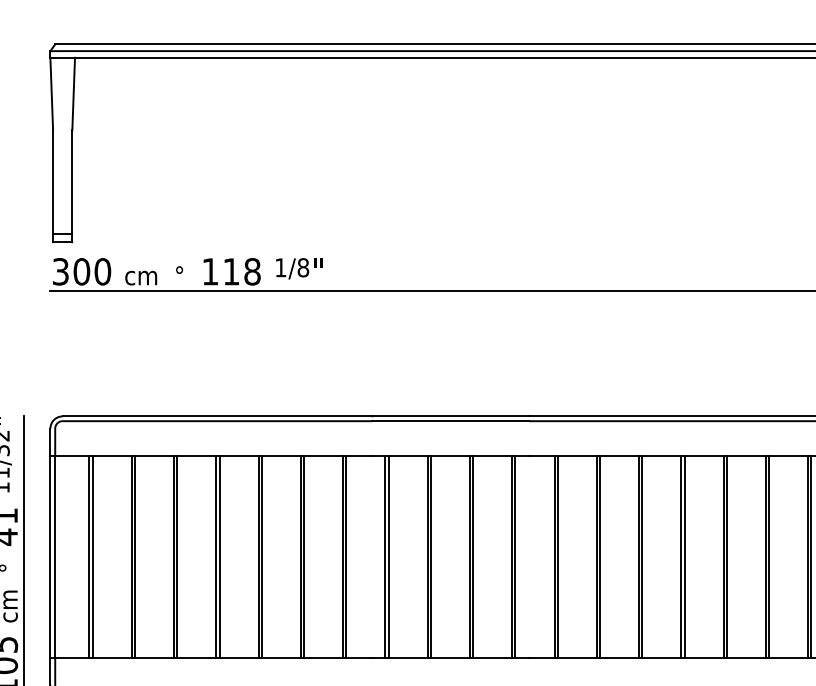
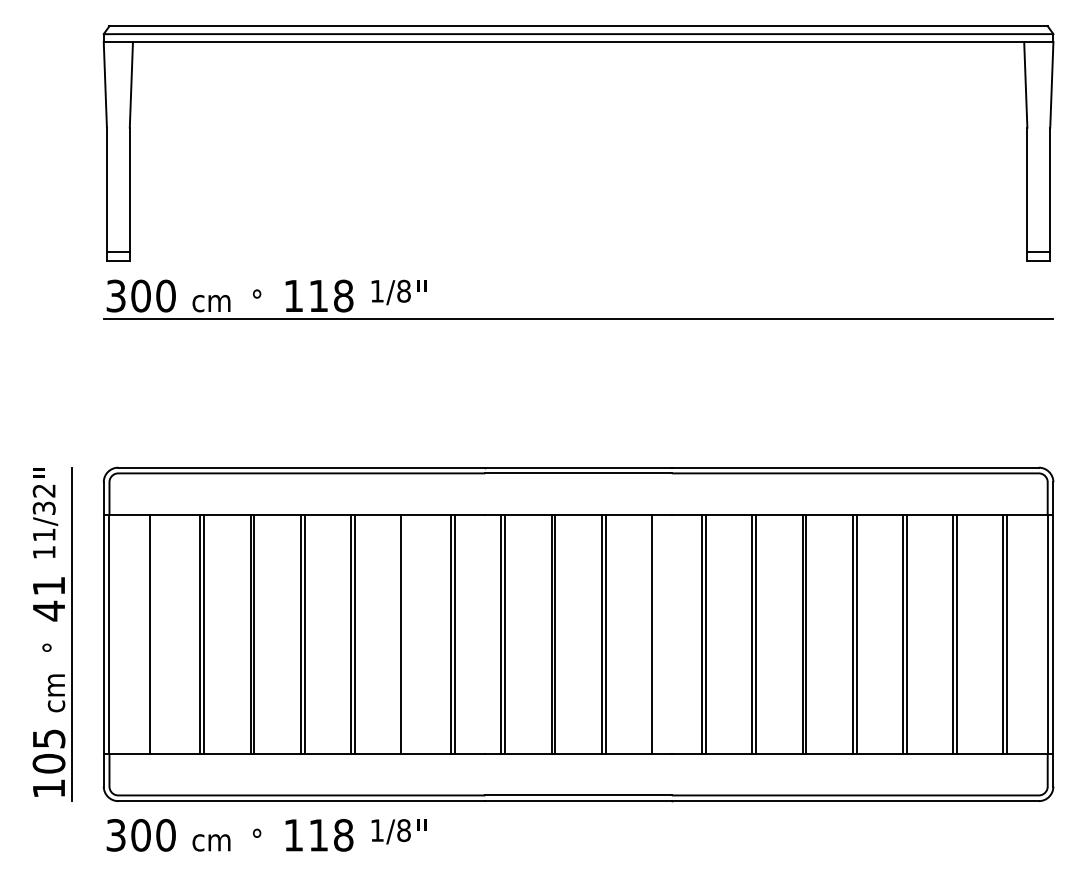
line: (92, 556) -> (153, 634), removed
line: (303, 556) -> (404, 634), removed
line: (515, 556) -> (655, 634), removed

